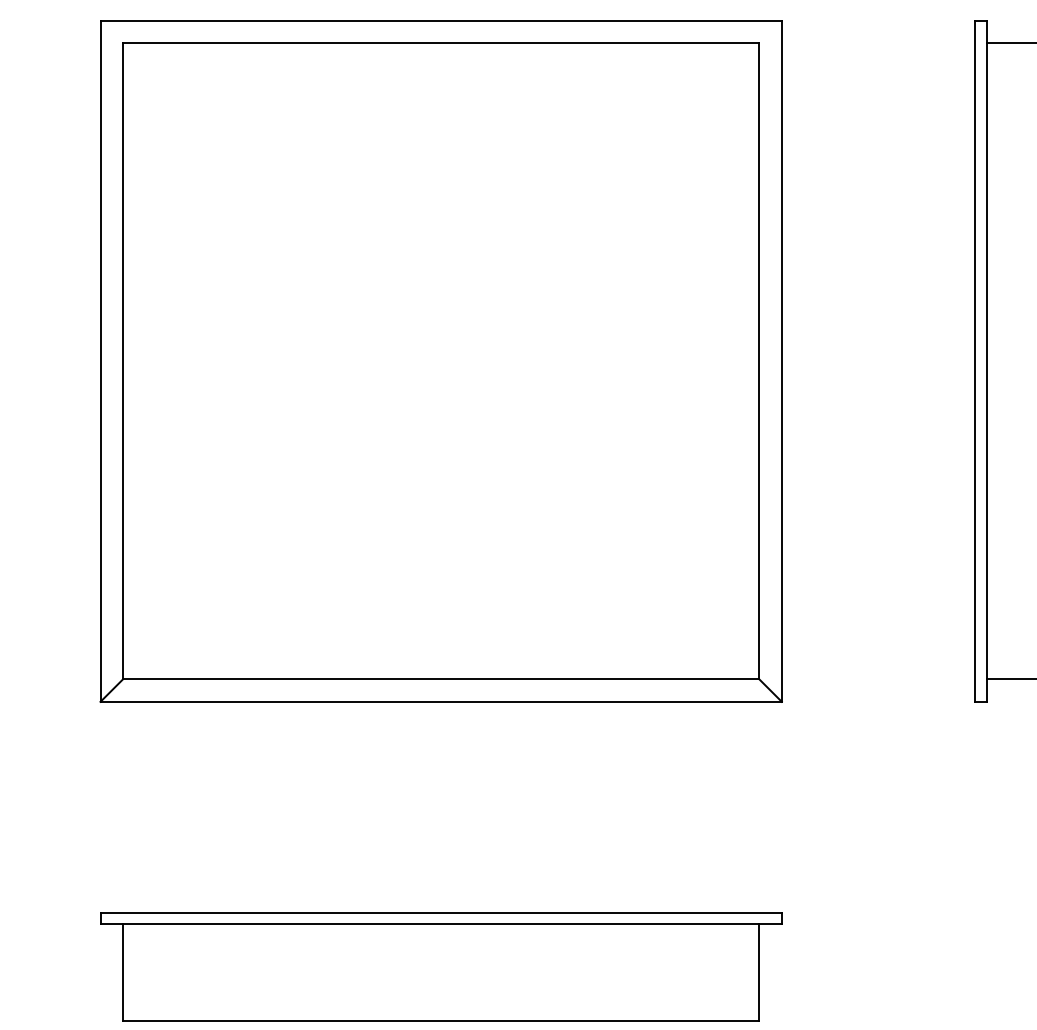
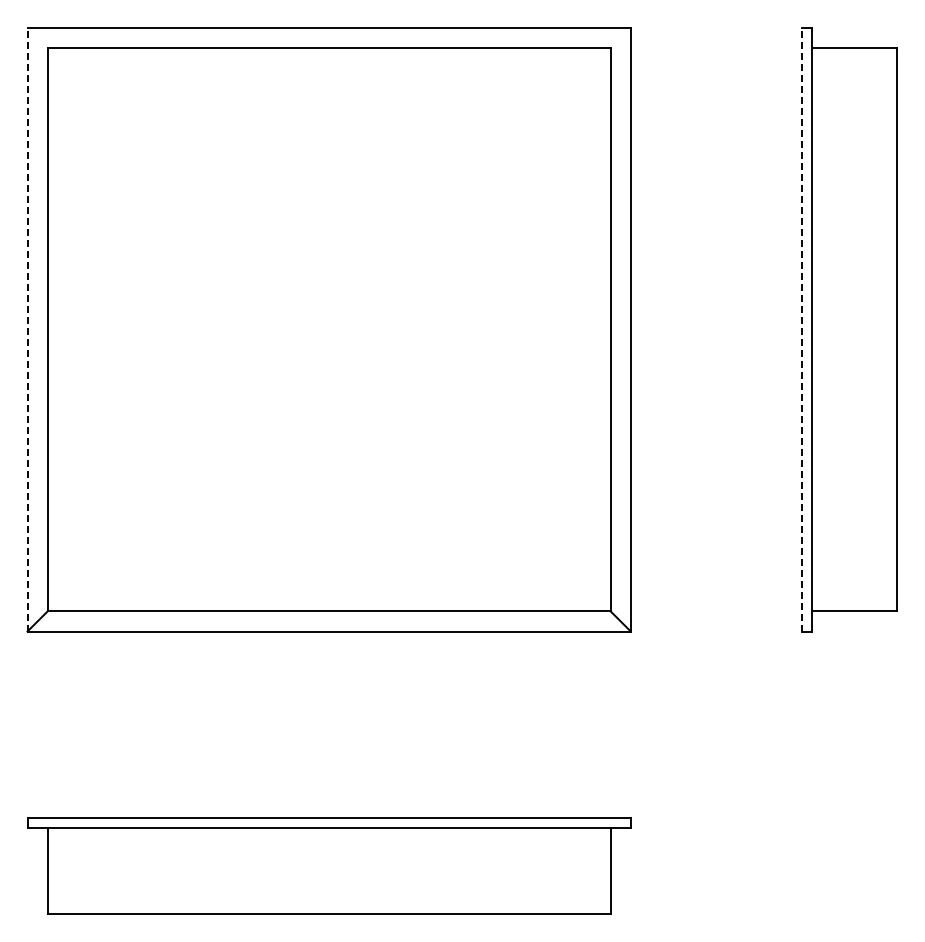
line: (100, 360) -> (27, 329), solid -> dashed
line: (974, 360) -> (801, 329), solid -> dashed

